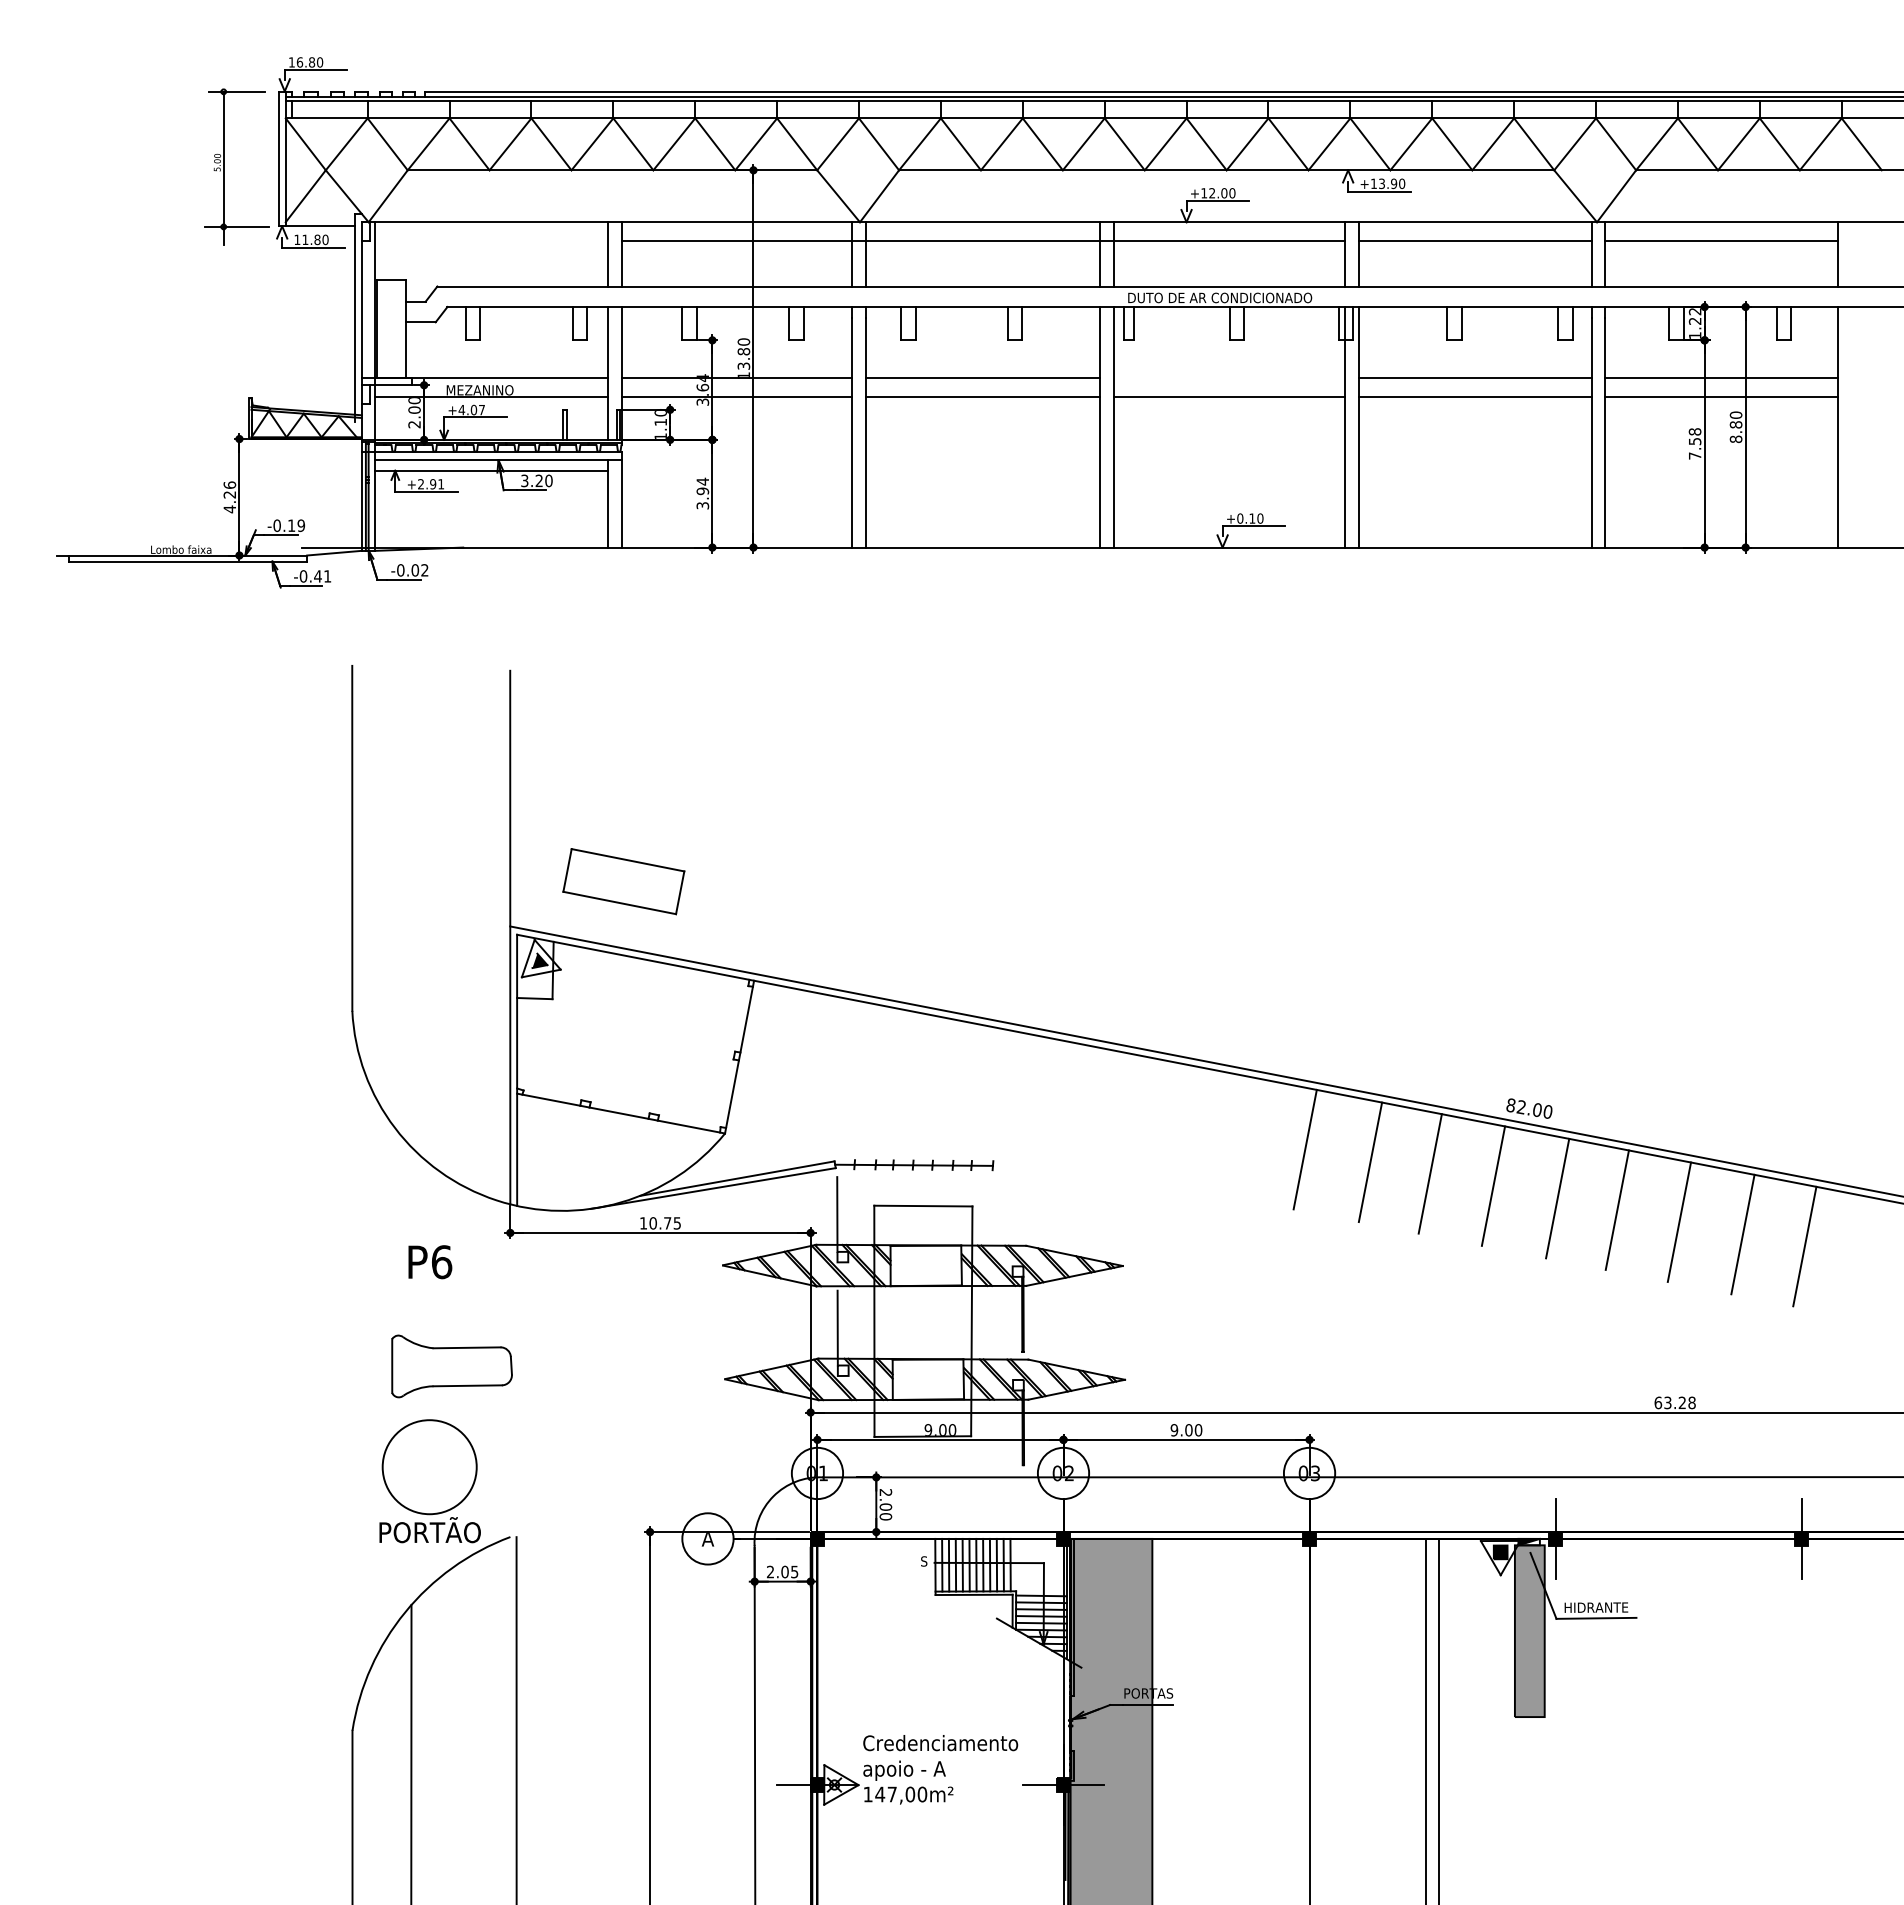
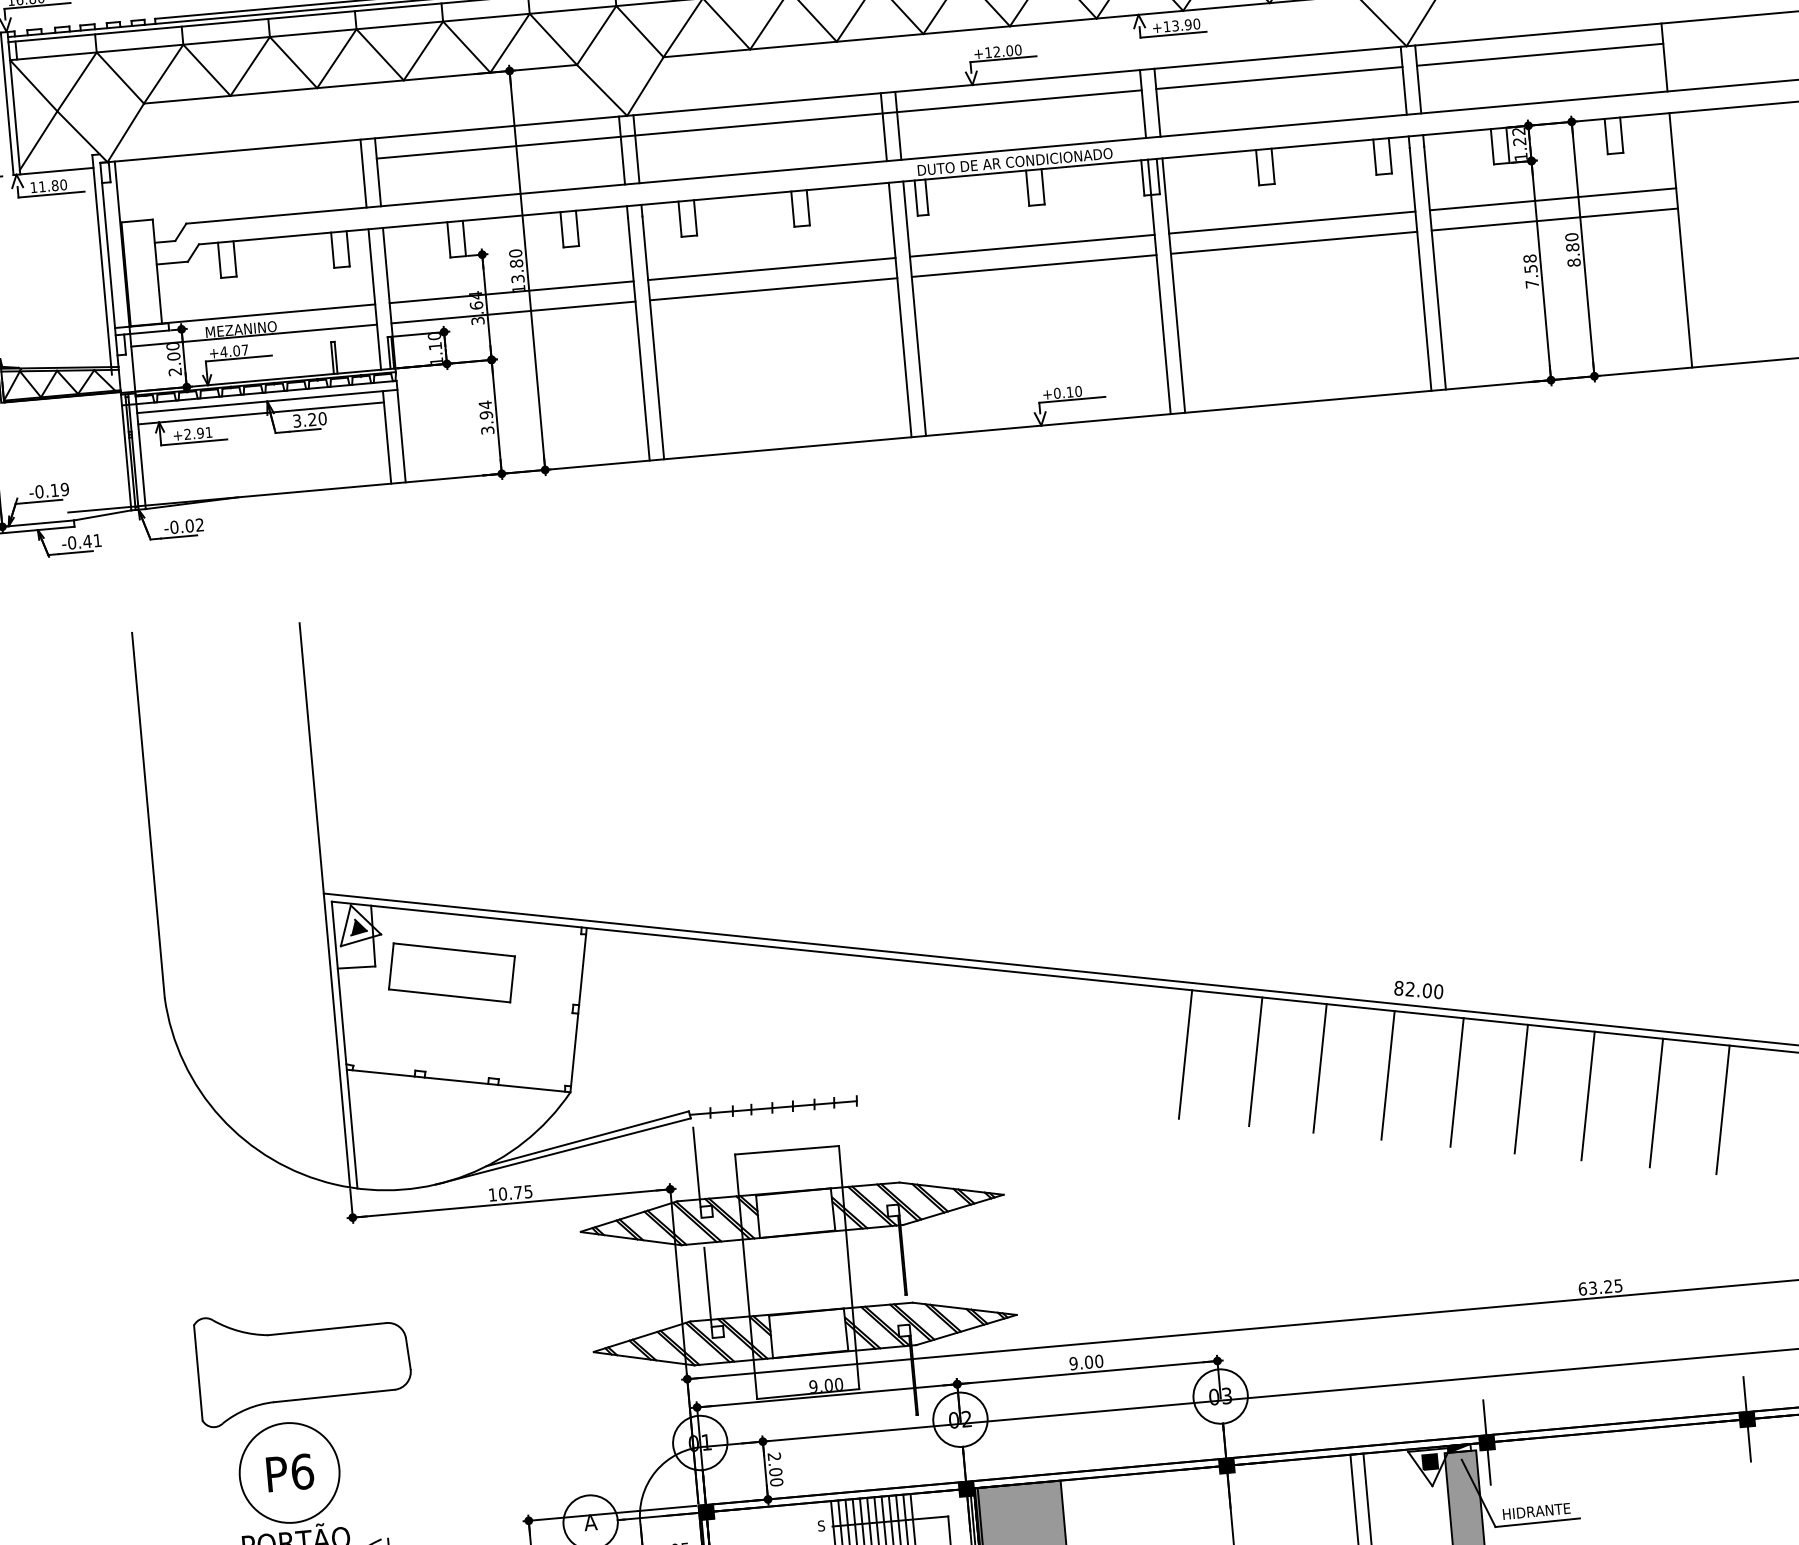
line: (1228, 378) -> (1031, 246), added
part: (623, 881) -> (451, 972), moved
text: (430, 1262) -> (290, 1473), moved
part: (451, 1366) -> (303, 1364), size x1.67
text: (1691, 1402) -> (1617, 1285), 63.28 -> 63.25

